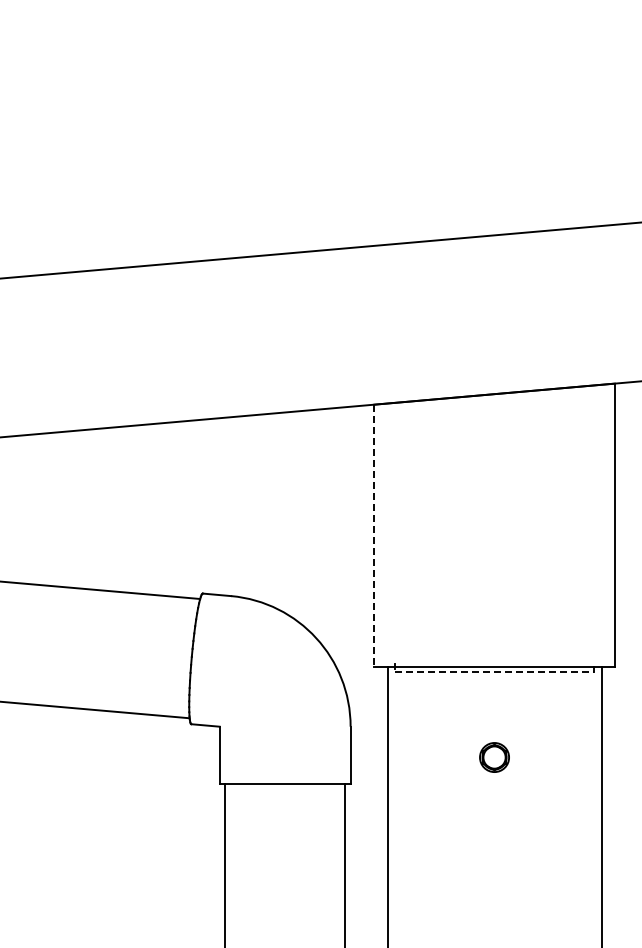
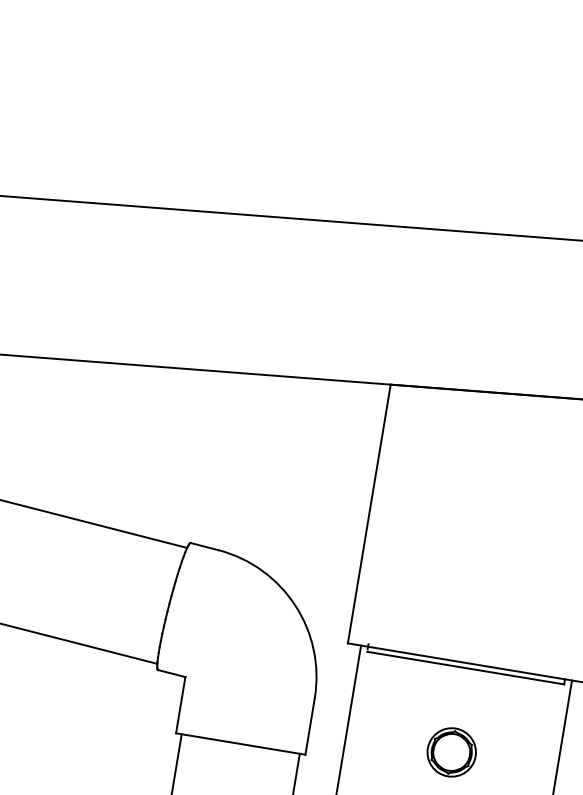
line: (374, 536) -> (369, 514), dashed -> solid
line: (494, 672) -> (465, 668), dashed -> solid
part: (494, 757) -> (451, 752), size x1.67

